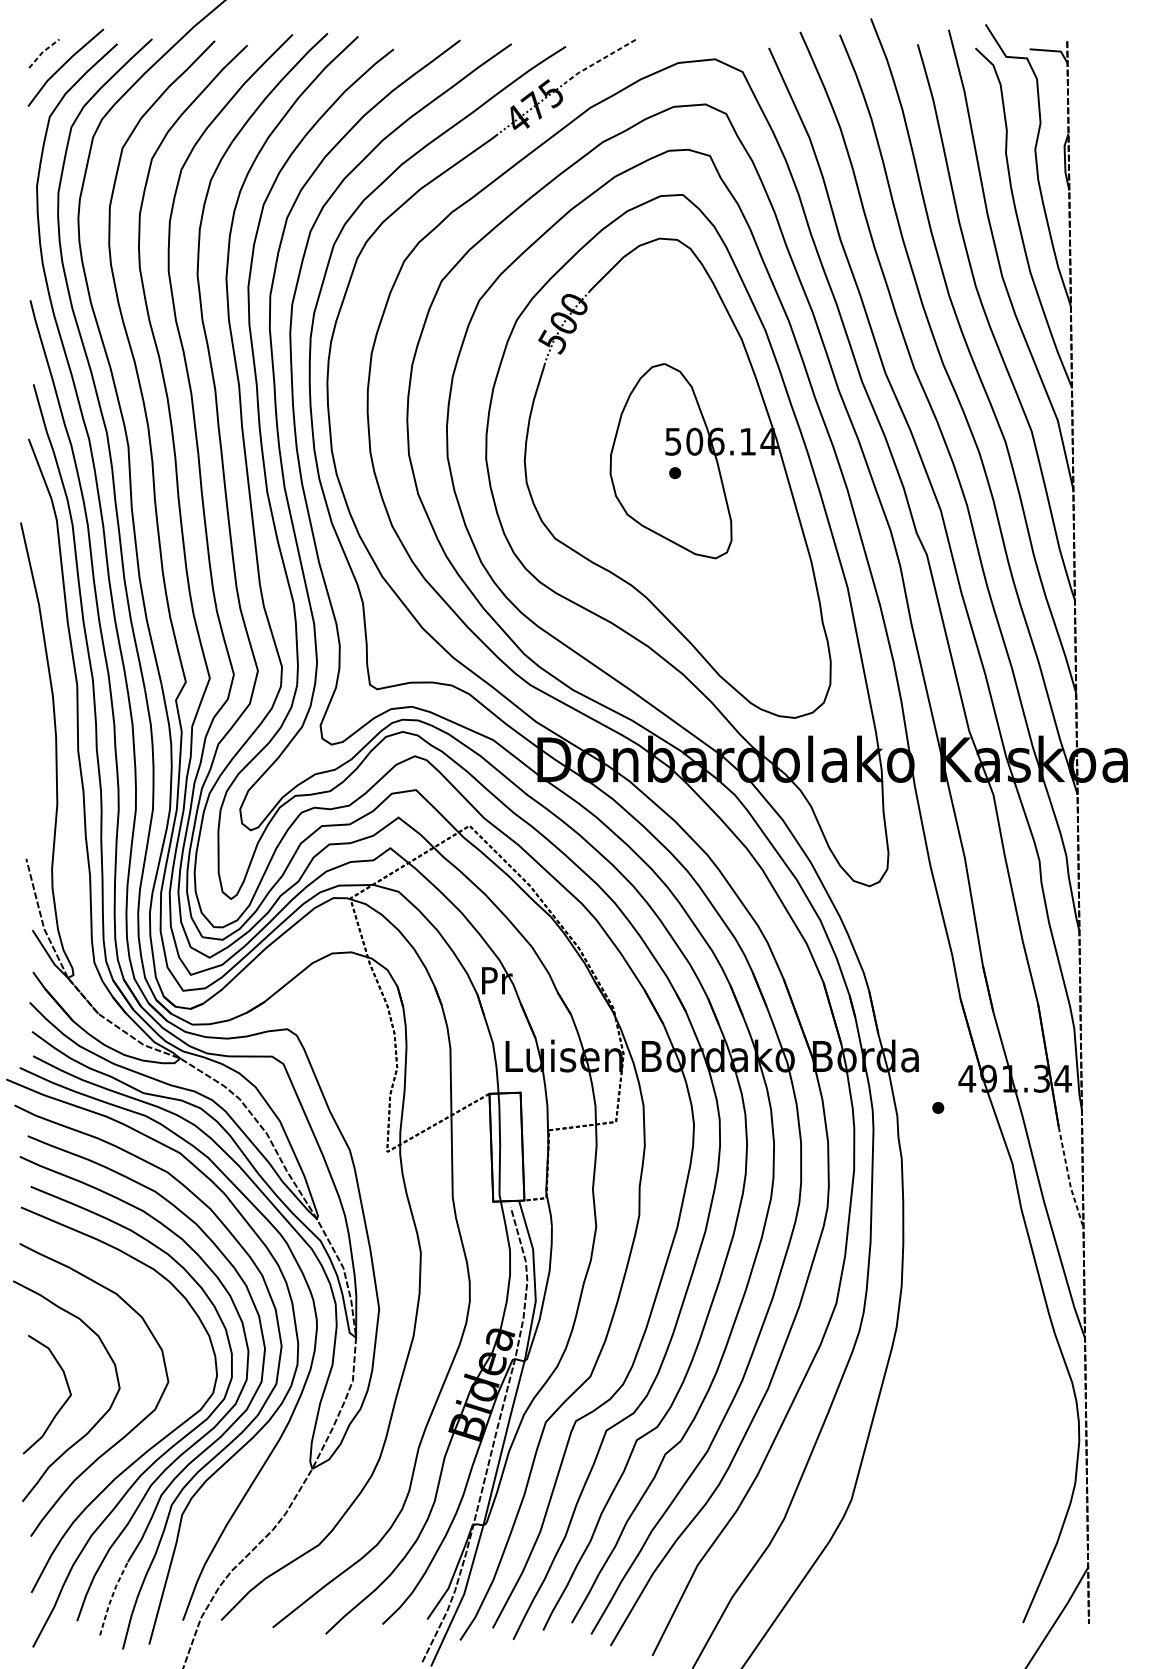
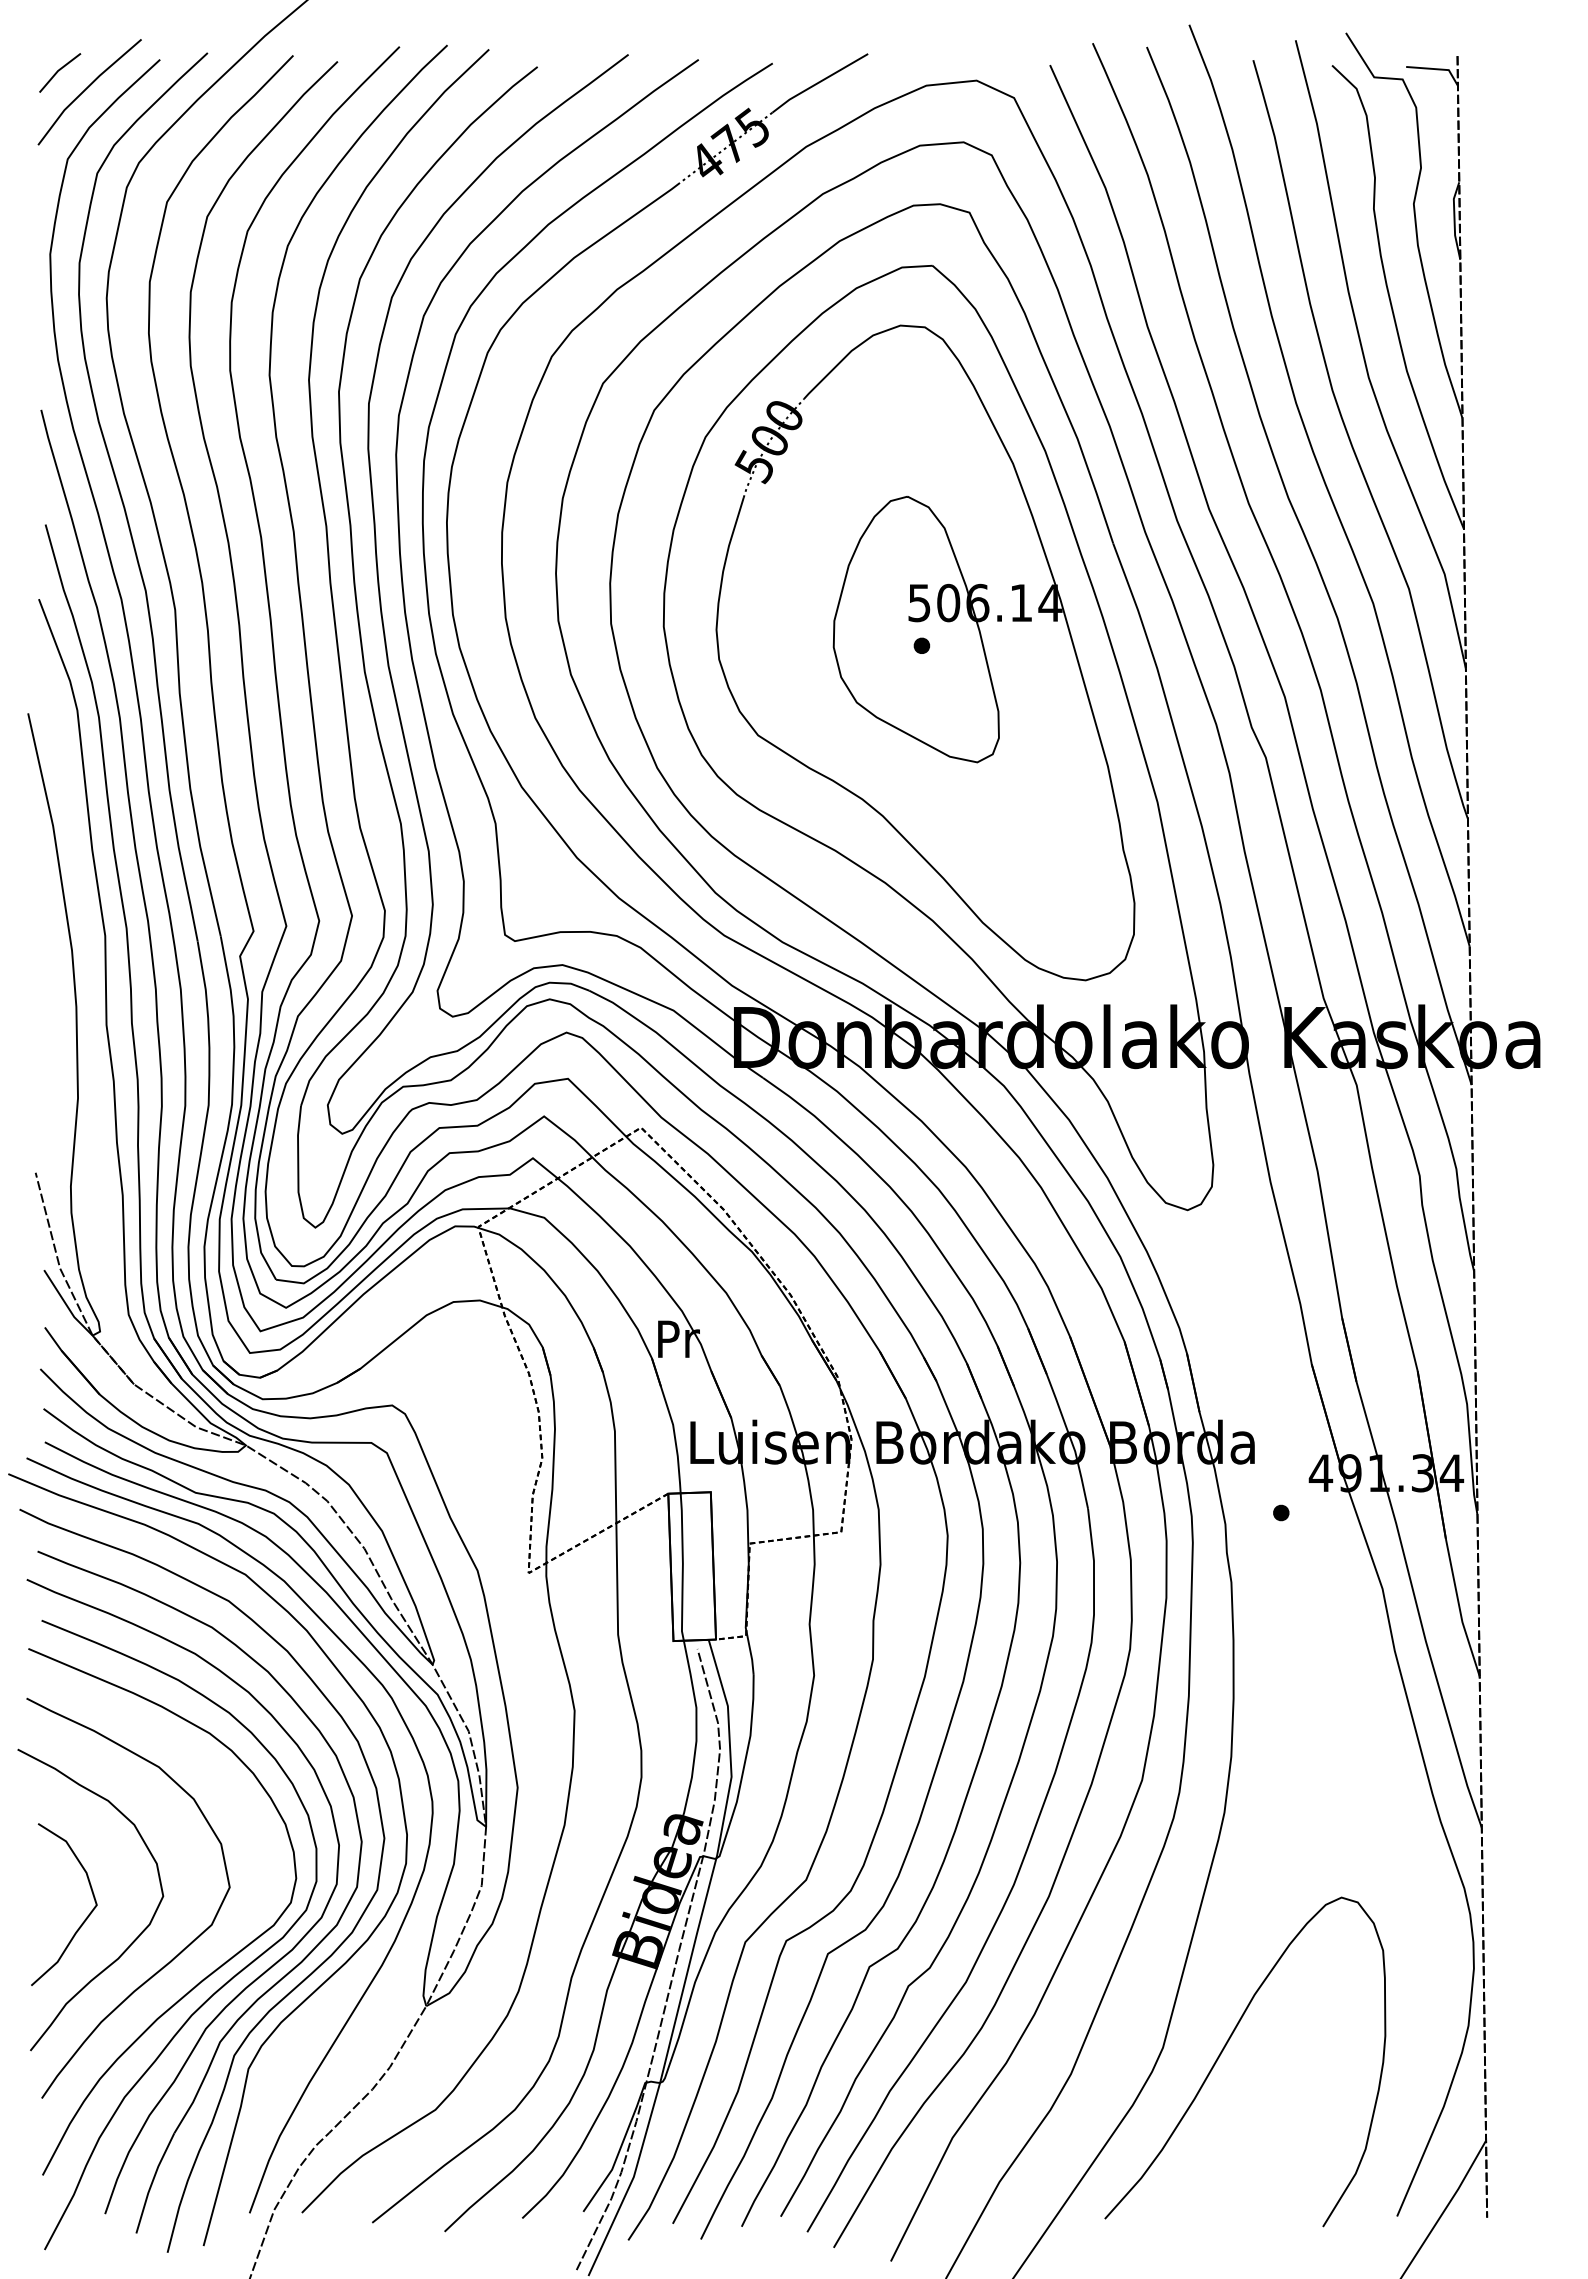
line: (43, 51) -> (58, 70), dashed -> solid
line: (599, 61) -> (818, 83), dashed -> solid
line: (1068, 1178) -> (1459, 1609), dashed -> solid
curve: (896, 1500) -> (1224, 2049), added
line: (111, 1598) -> (152, 2182), dashed -> solid

